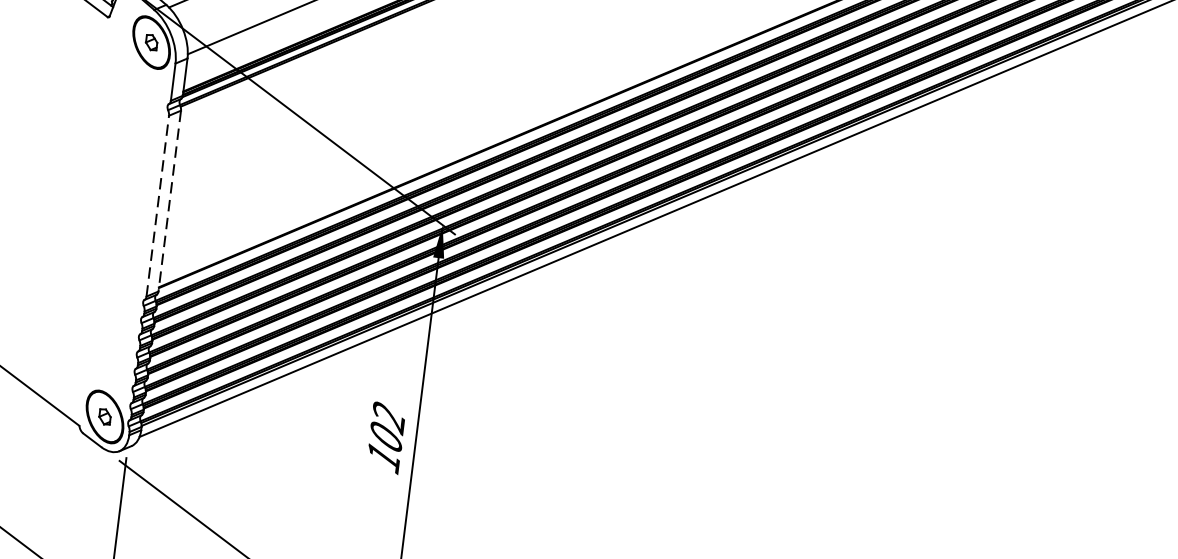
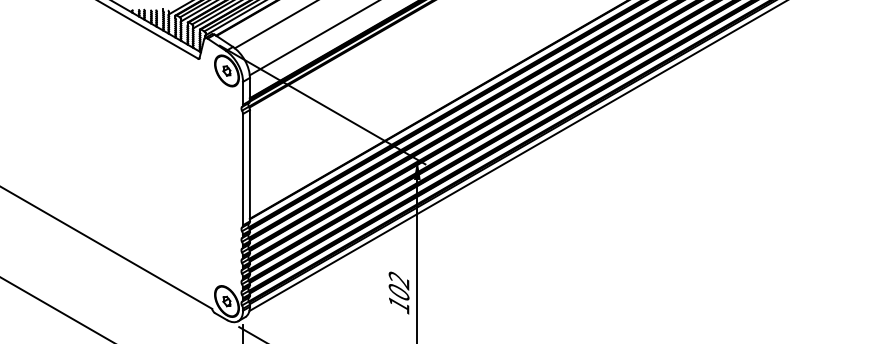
line: (169, 200) -> (249, 165), dashed -> solid
line: (158, 205) -> (243, 169), dashed -> solid

